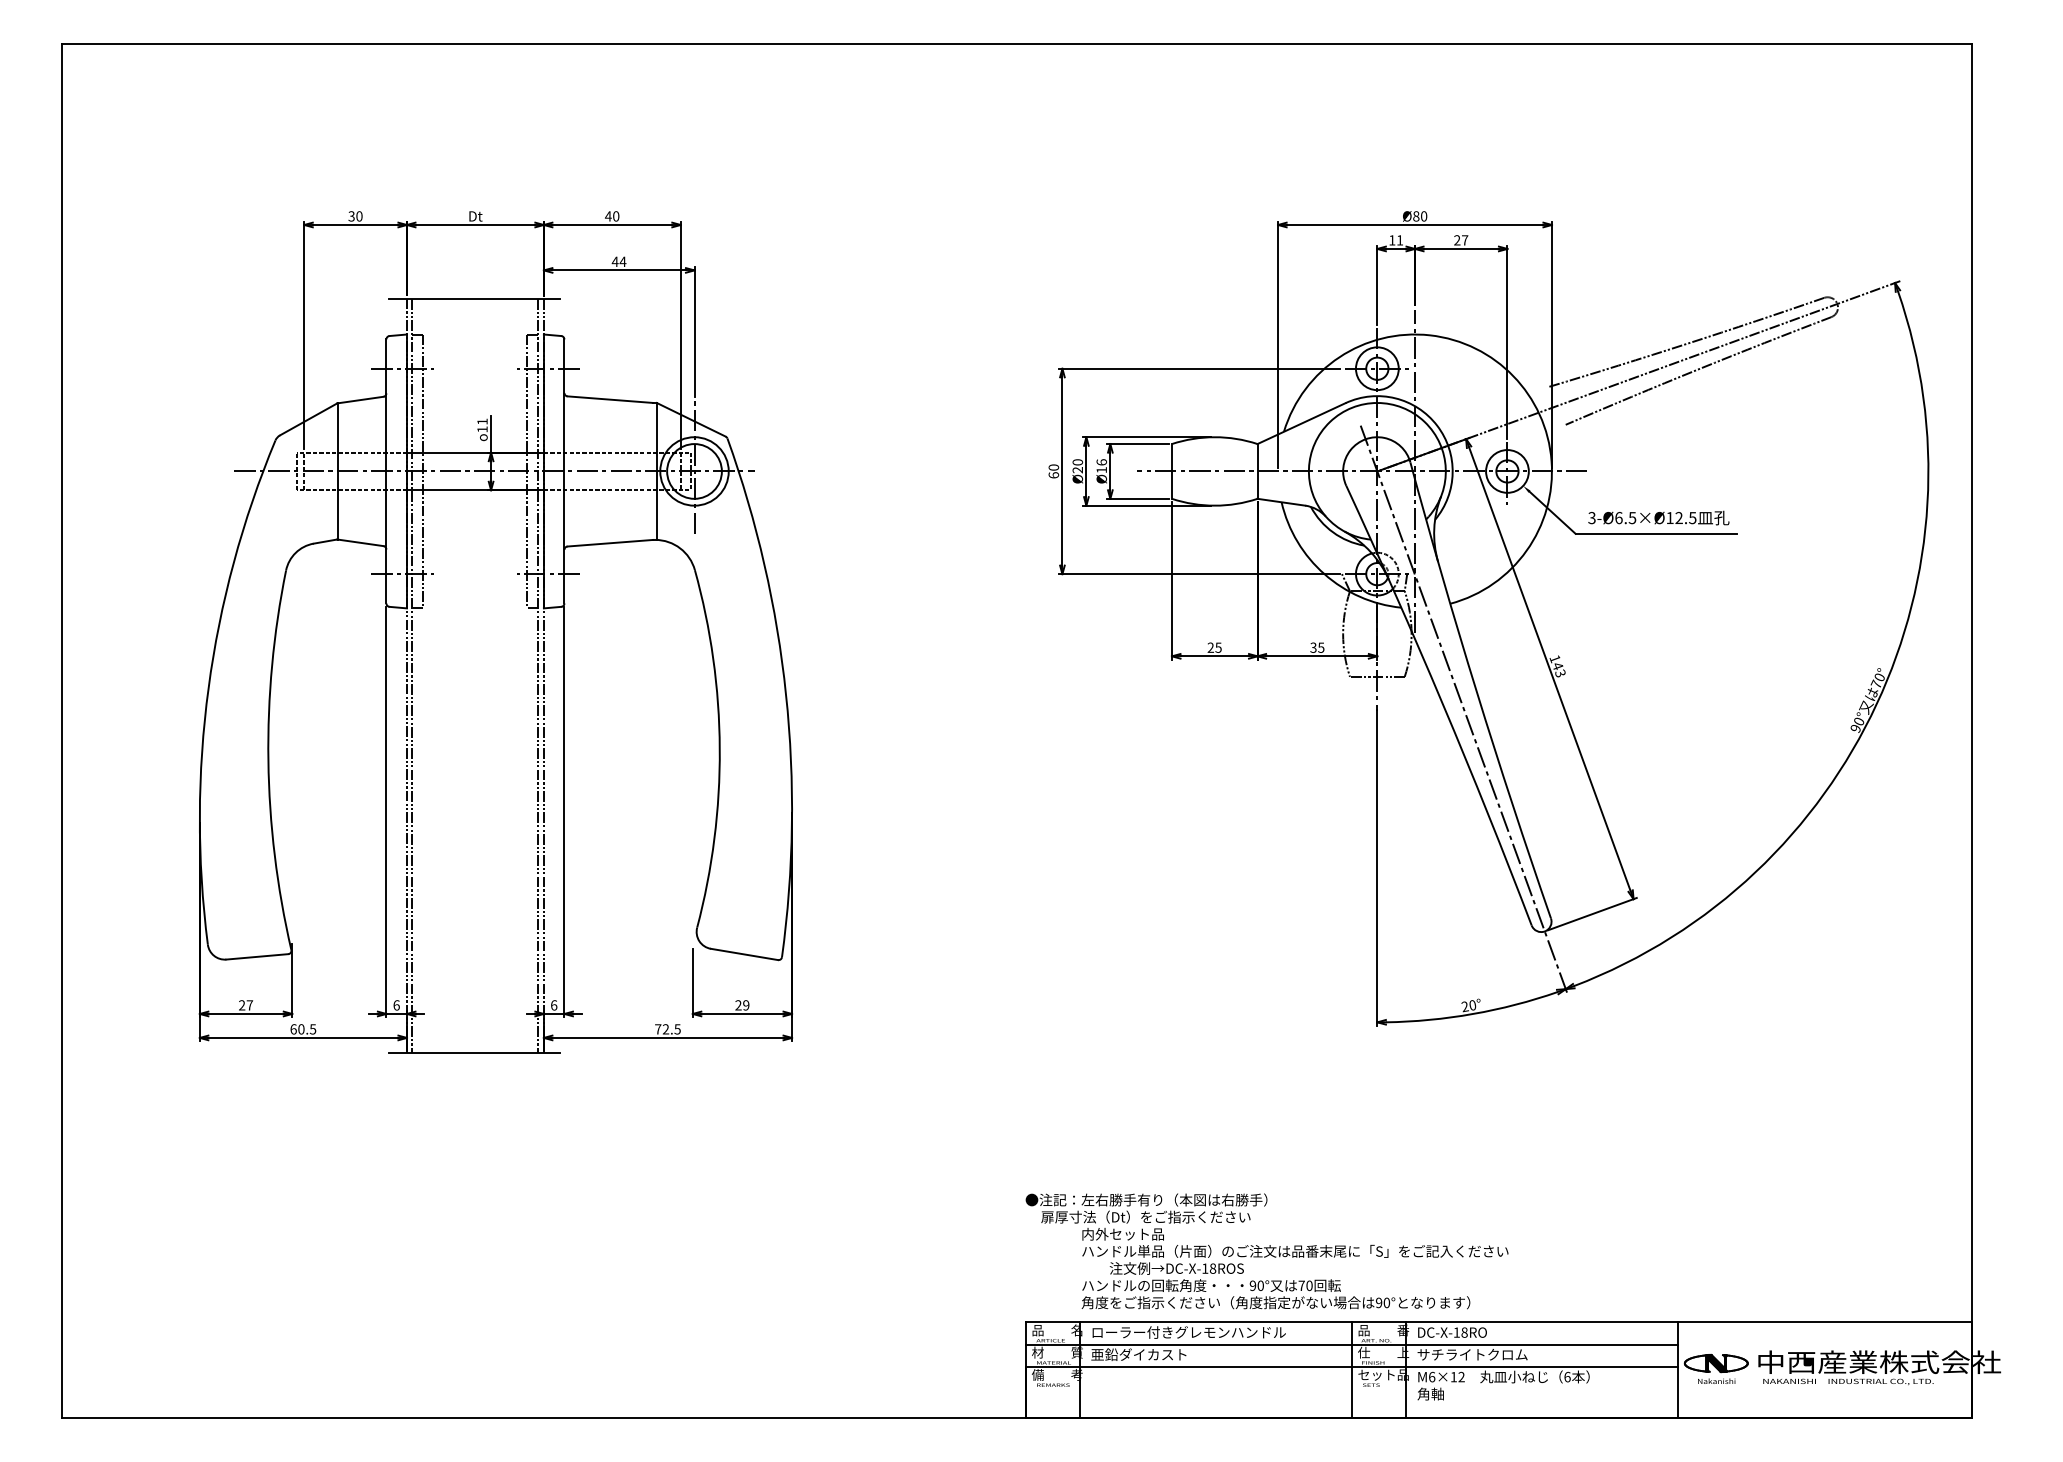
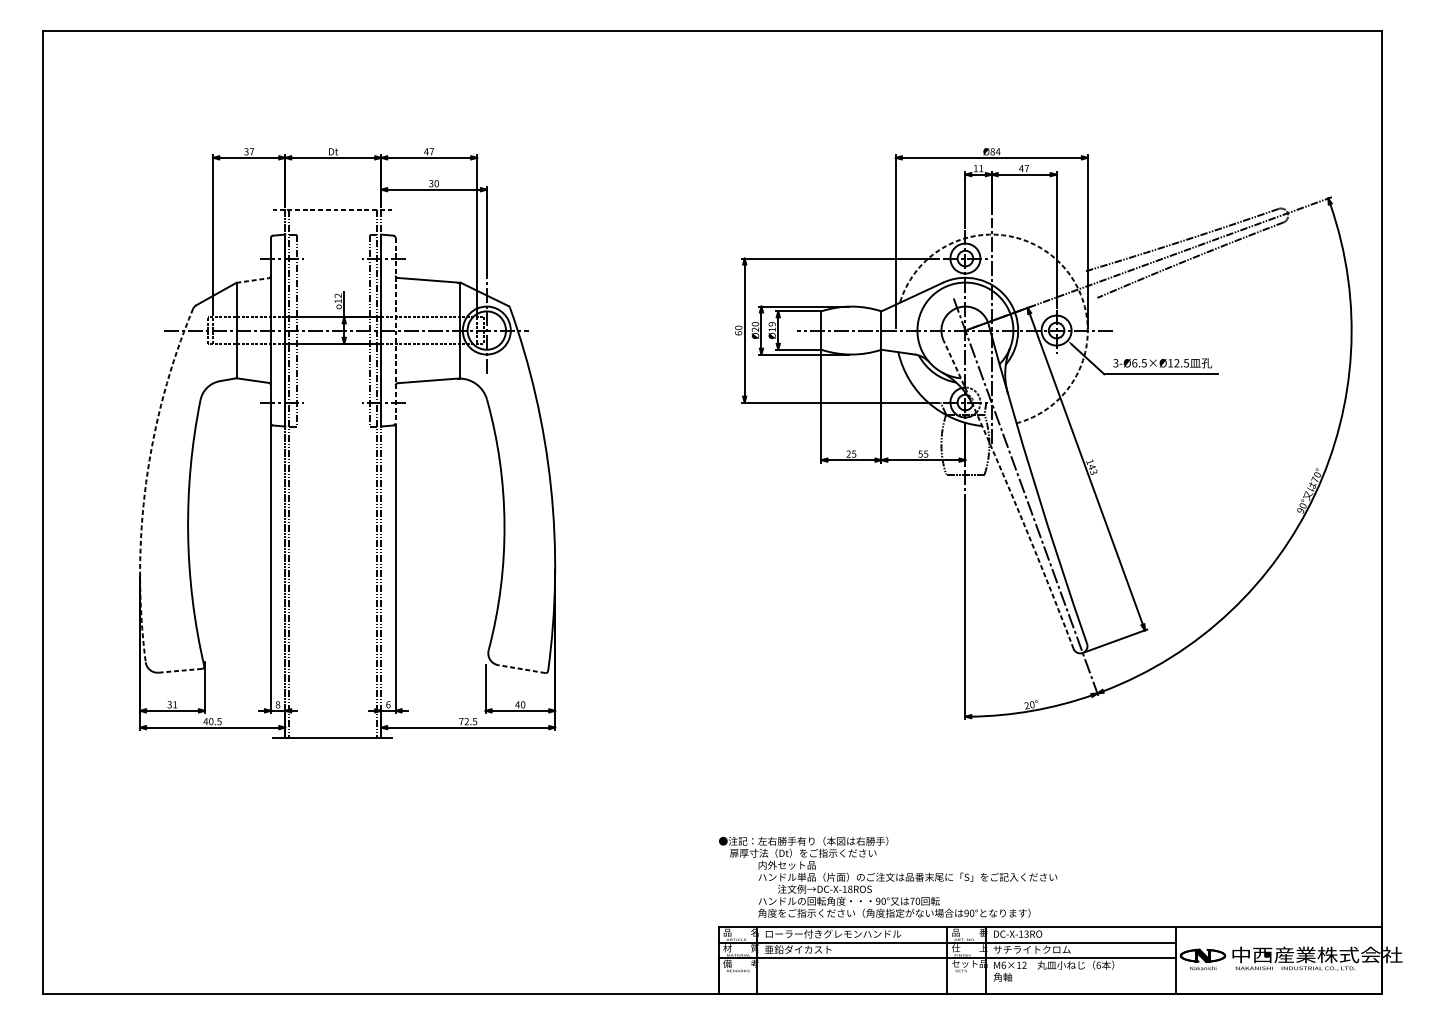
text: (359, 216) -> (251, 151), 30 -> 37
text: (616, 216) -> (432, 151), 40 -> 47
text: (1423, 216) -> (997, 151), Ø80 -> Ø84
text: (1456, 240) -> (1020, 168), 27 -> 47
text: (618, 261) -> (433, 183), 44 -> 30
line: (474, 298) -> (332, 209), solid -> dashed
arc: (1513, 376) -> (1060, 264), solid -> dashed
line: (360, 400) -> (252, 280), solid -> dashed
text: (482, 421) -> (338, 295), 11 -> 12
text: (1101, 462) -> (772, 324), Ø16 -> Ø19
line: (564, 471) -> (395, 330), solid -> dashed
text: (1313, 647) -> (920, 453), 35 -> 55
arc: (208, 688) -> (146, 482), solid -> dashed
arc: (1442, 704) -> (1011, 493), solid -> dashed
line: (744, 954) -> (521, 669), solid -> dashed
line: (257, 956) -> (180, 670), solid -> dashed
text: (246, 1005) -> (172, 704), 27 -> 31
text: (396, 1005) -> (277, 704), 6 -> 8
text: (742, 1005) -> (520, 704), 29 -> 40
text: (293, 1029) -> (205, 721), 60.5 -> 40.5
text: (1464, 1332) -> (1026, 934), DC-X-18RO -> DC-X-13RO

